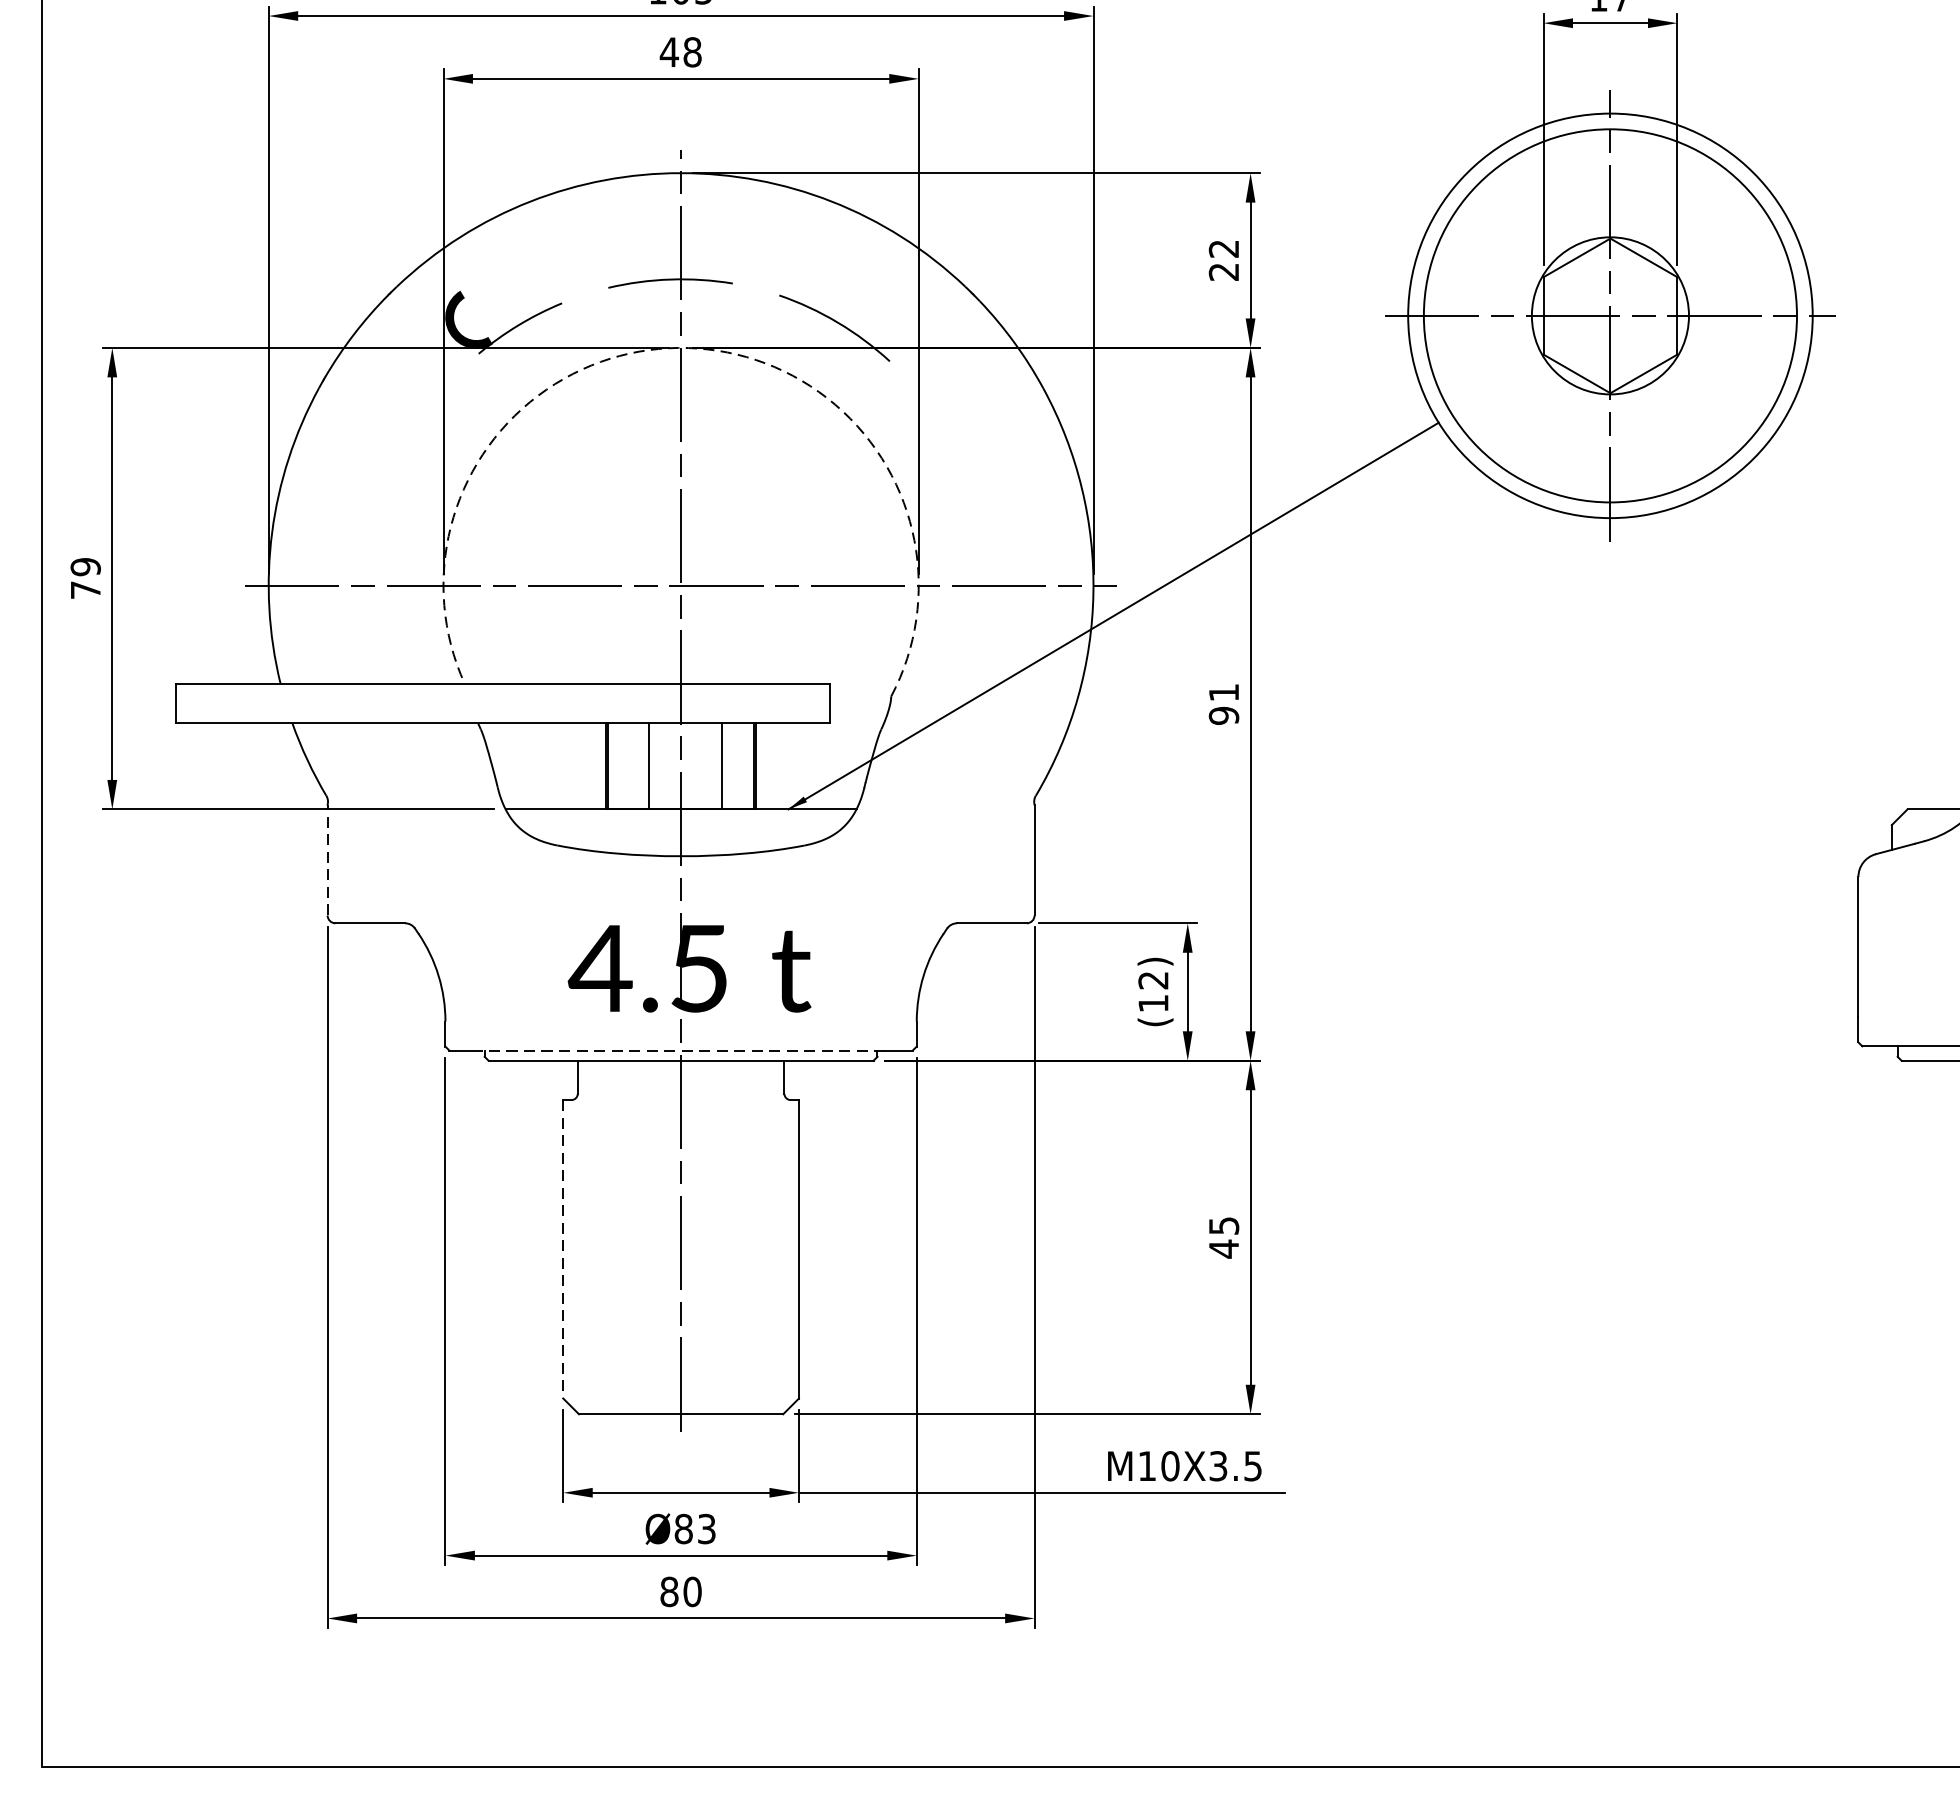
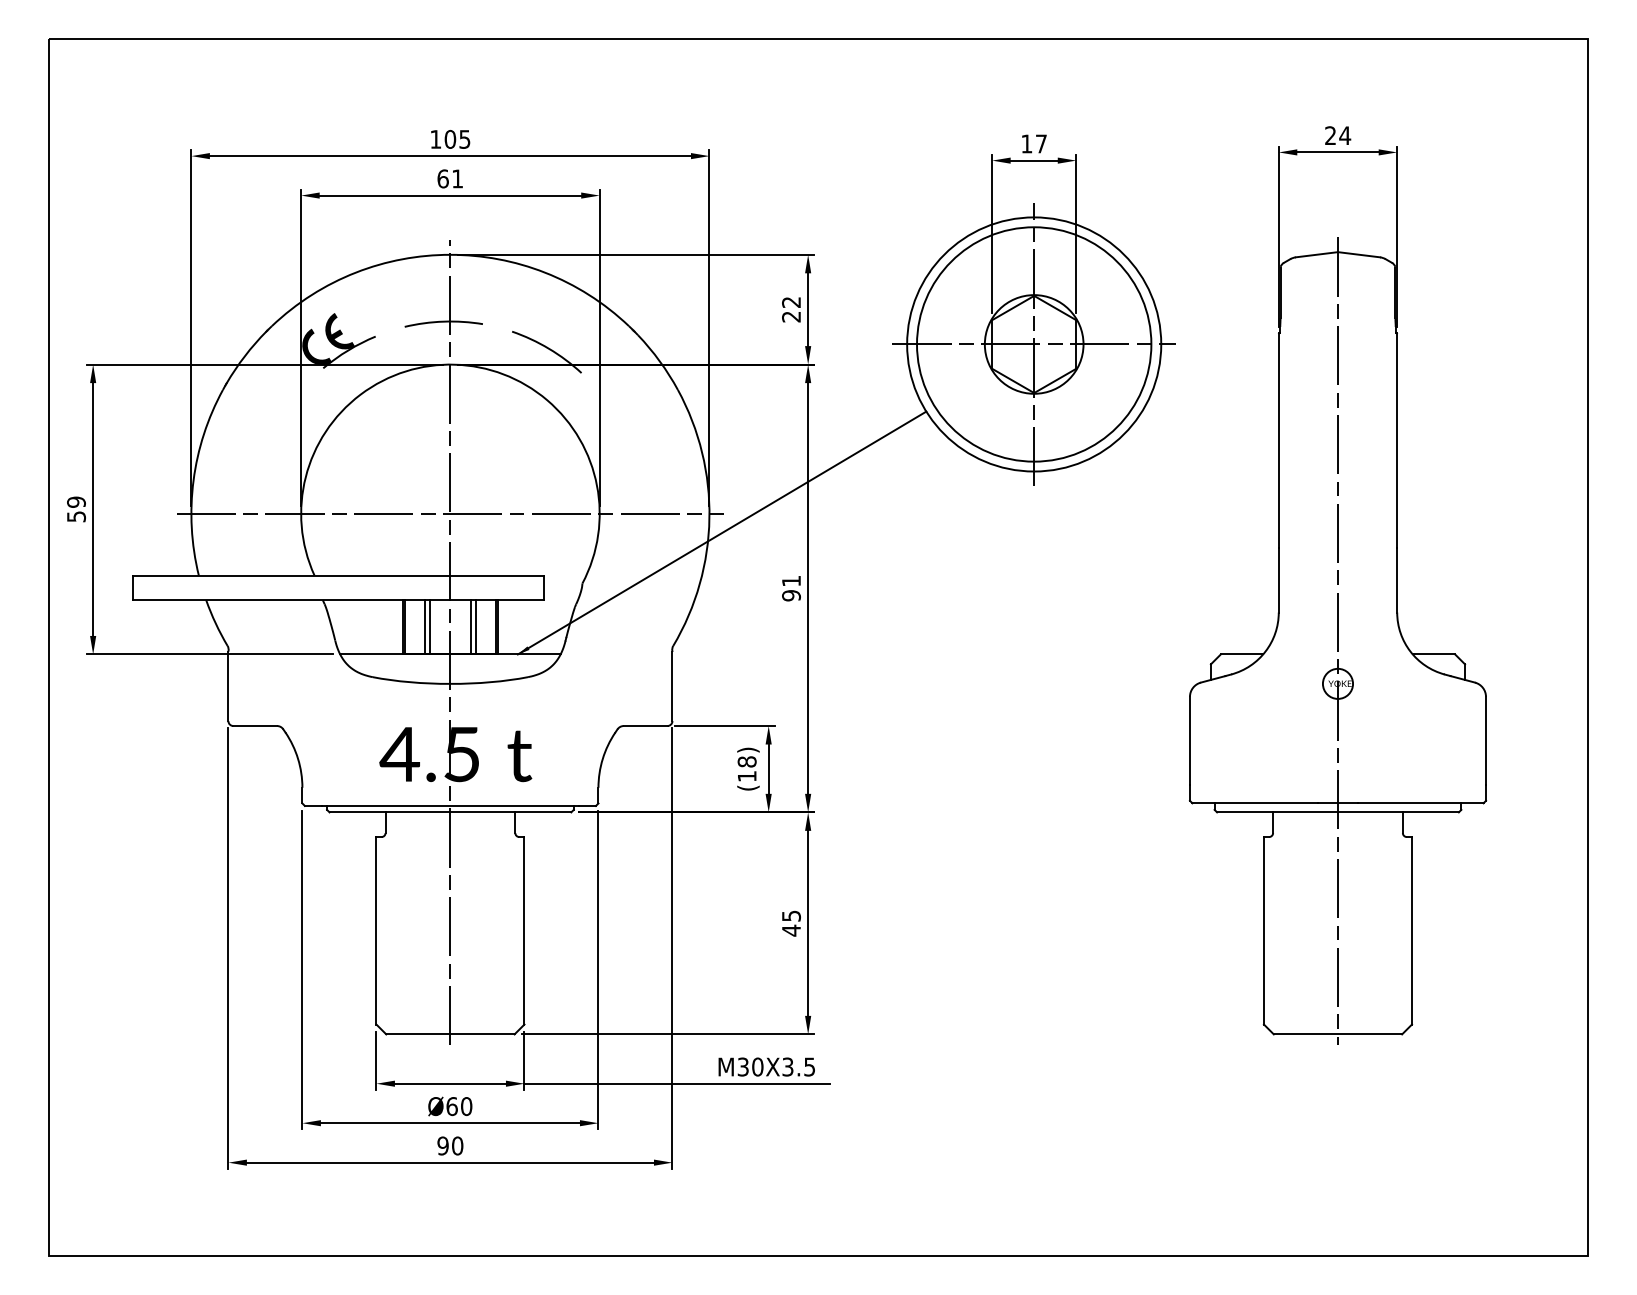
text: (681, 51) -> (450, 178), 48 -> 61
fill: (506, 293) -> (340, 330), added
arc: (687, 347) -> (454, 364), dashed -> solid
text: (85, 589) -> (76, 516), 79 -> 59
line: (639, 766) -> (424, 627), added
line: (713, 766) -> (470, 627), added
line: (327, 860) -> (228, 686), dashed -> solid
text: (1152, 979) -> (746, 761), (12) -> (18)
line: (679, 1049) -> (449, 805), dashed -> solid
line: (563, 1248) -> (376, 930), dashed -> solid
text: (1146, 1465) -> (742, 1066), M10X3.5 -> M30X3.5
text: (695, 1529) -> (459, 1106), Ø83 -> Ø60
text: (668, 1591) -> (442, 1145), 80 -> 90

